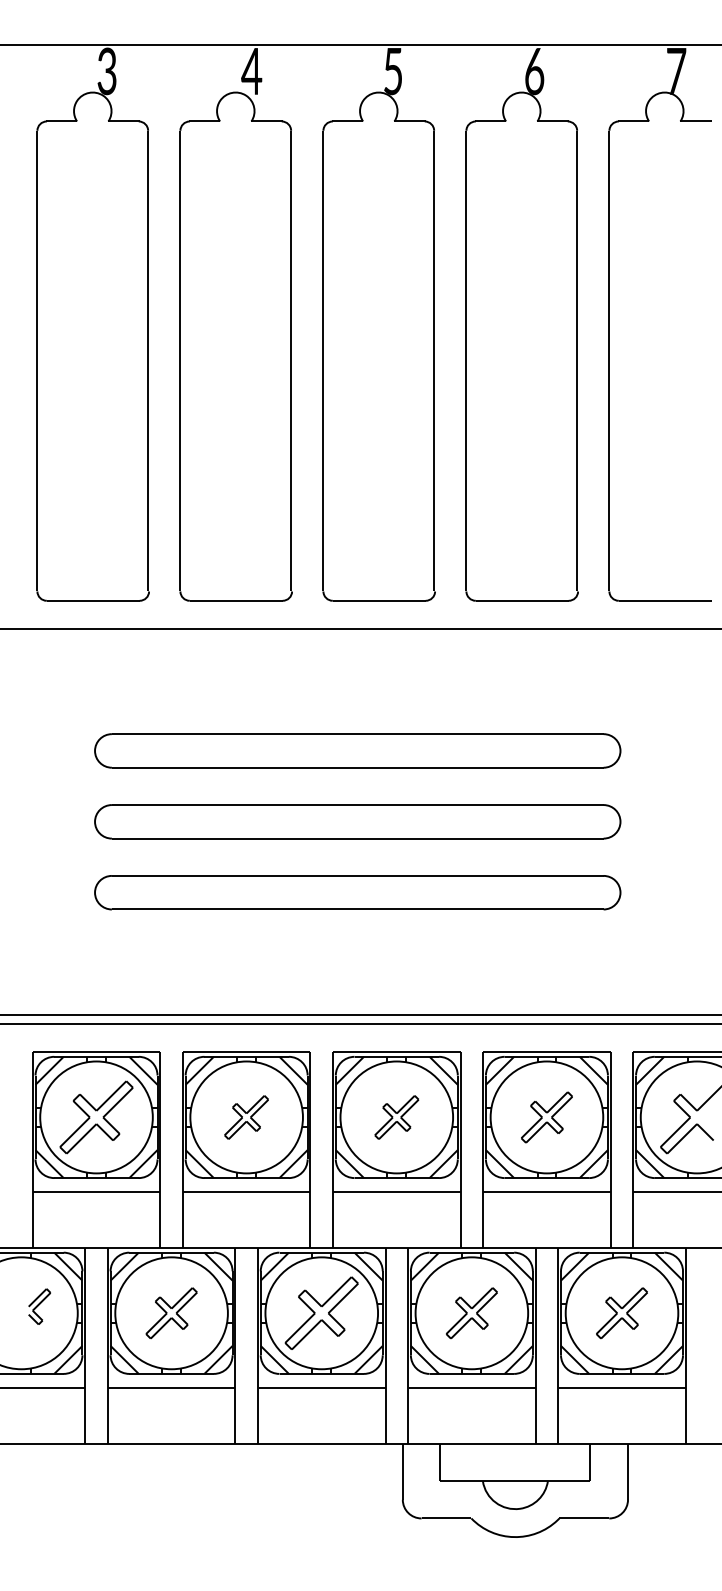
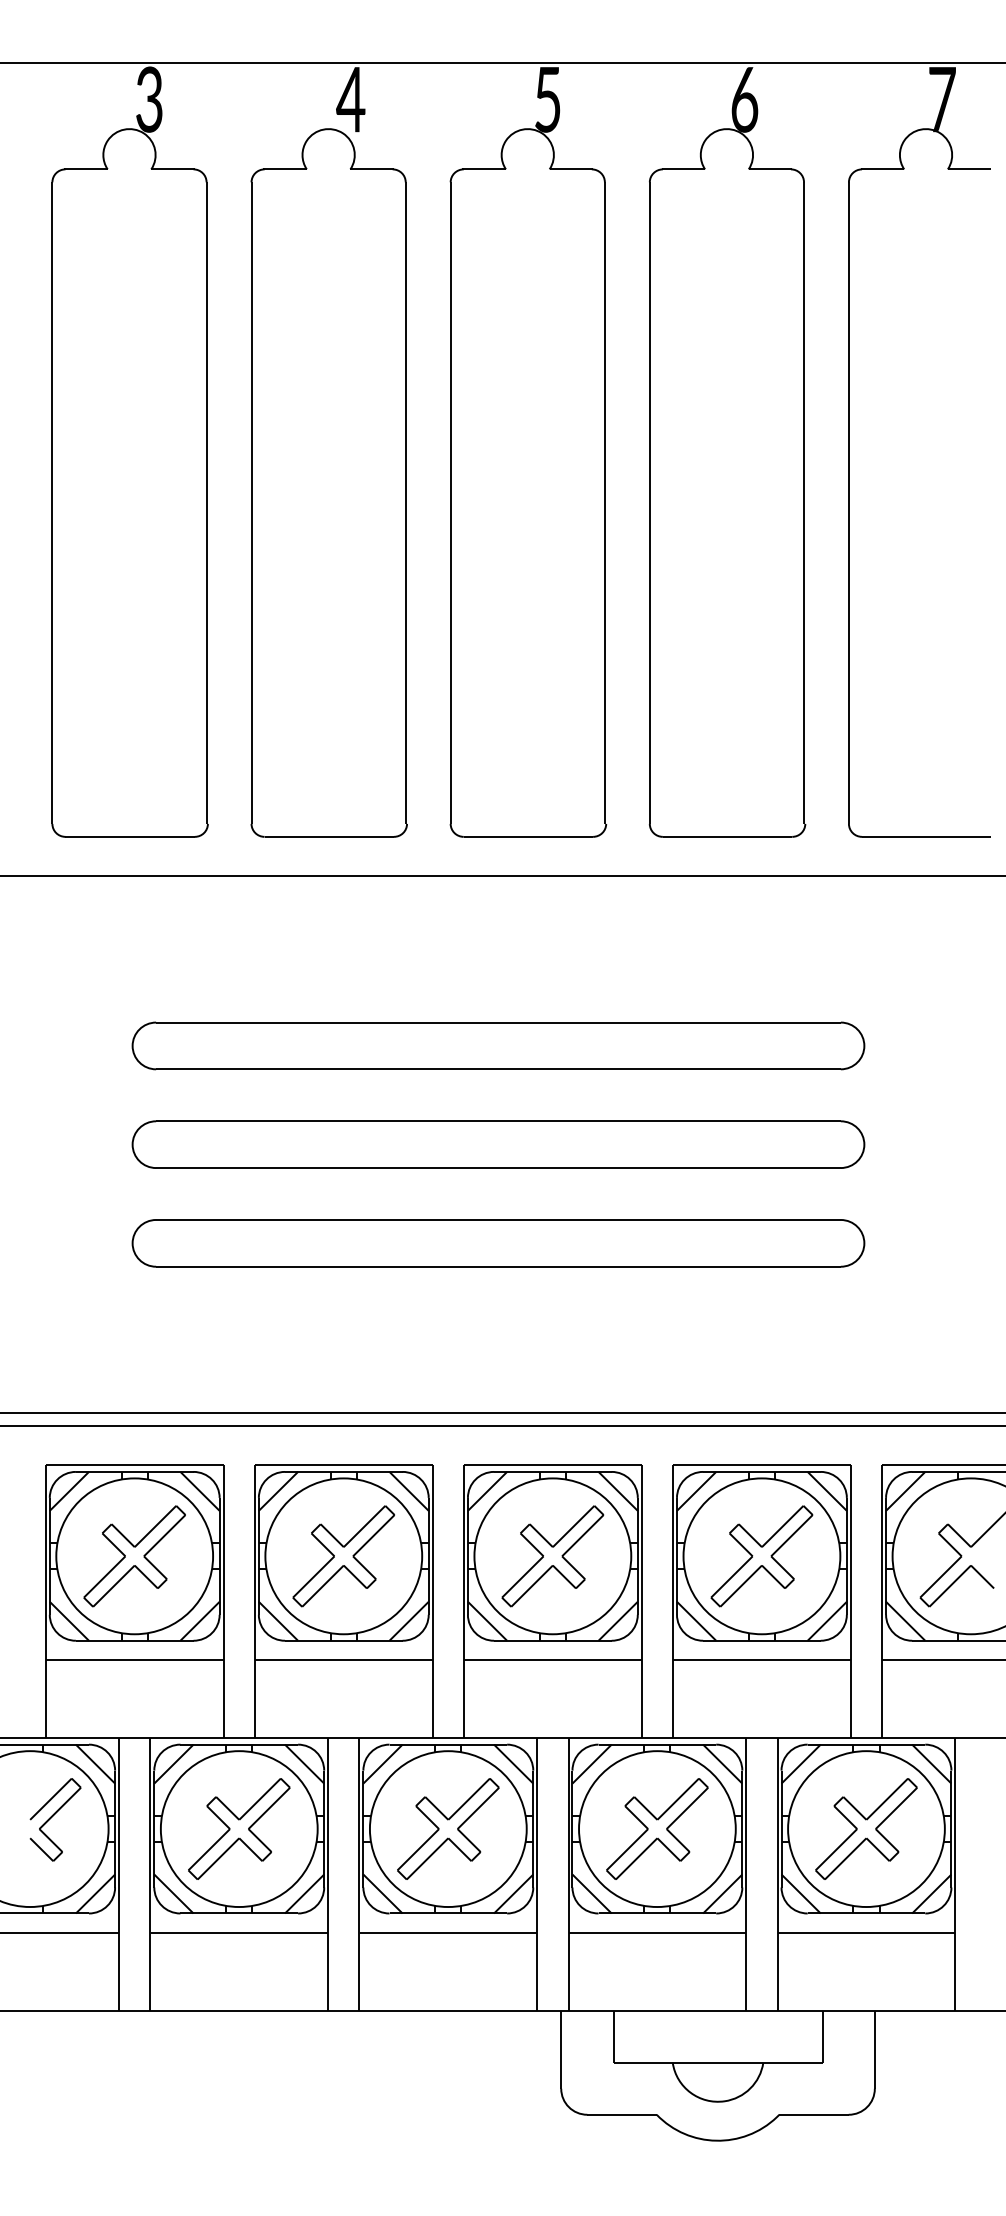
part: (246, 1117) -> (343, 1556), size x1.67
part: (396, 1117) -> (552, 1556), size x1.67
part: (546, 1117) -> (761, 1556), size x1.43
part: (39, 1306) -> (55, 1819), size x1.67
part: (171, 1312) -> (239, 1828), size x1.43
part: (471, 1312) -> (657, 1828), size x1.43
part: (622, 1312) -> (866, 1828), size x1.43

